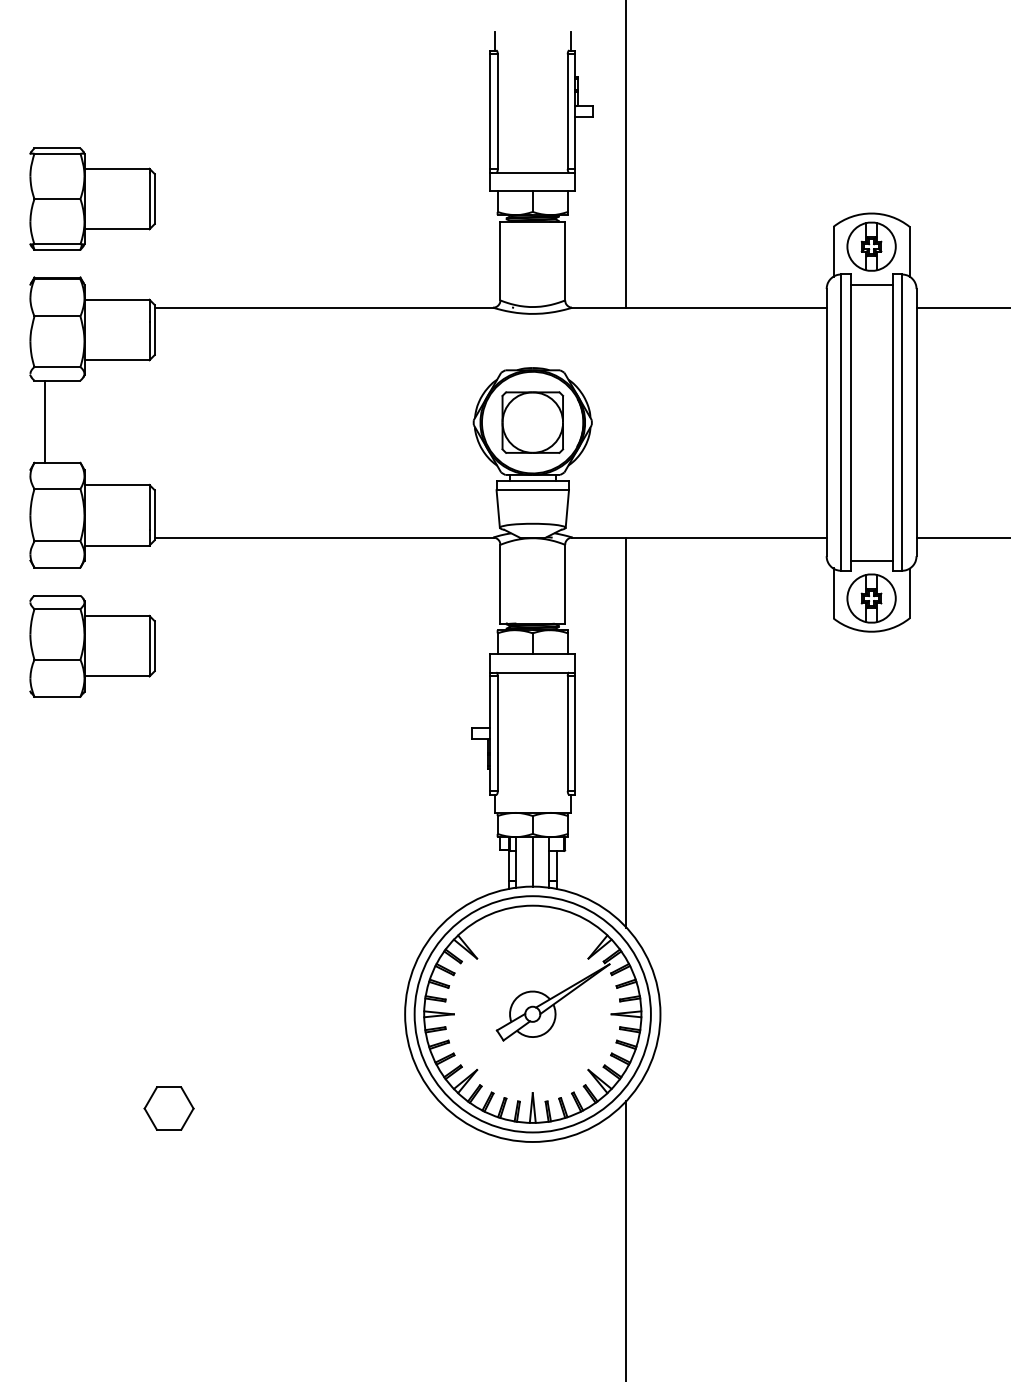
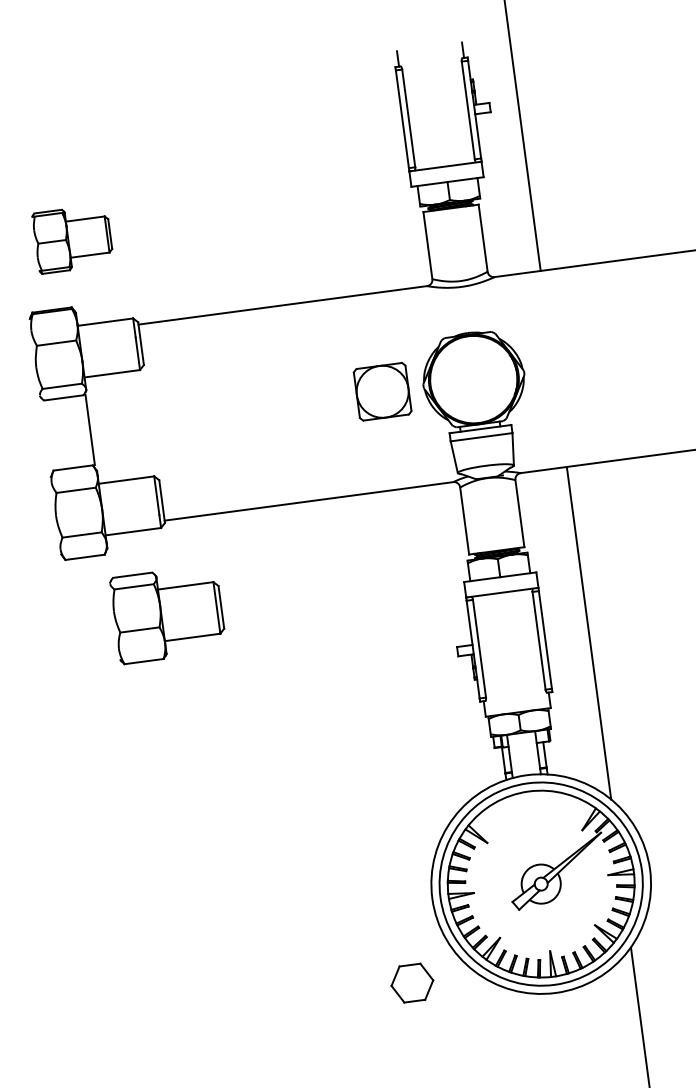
part: (92, 198) -> (72, 238), size x0.7
line: (44, 421) -> (89, 429), moved
part: (532, 422) -> (382, 391), moved
part: (92, 646) -> (168, 614), moved
line: (532, 861) -> (523, 753), removed
part: (168, 1108) -> (411, 983), moved

